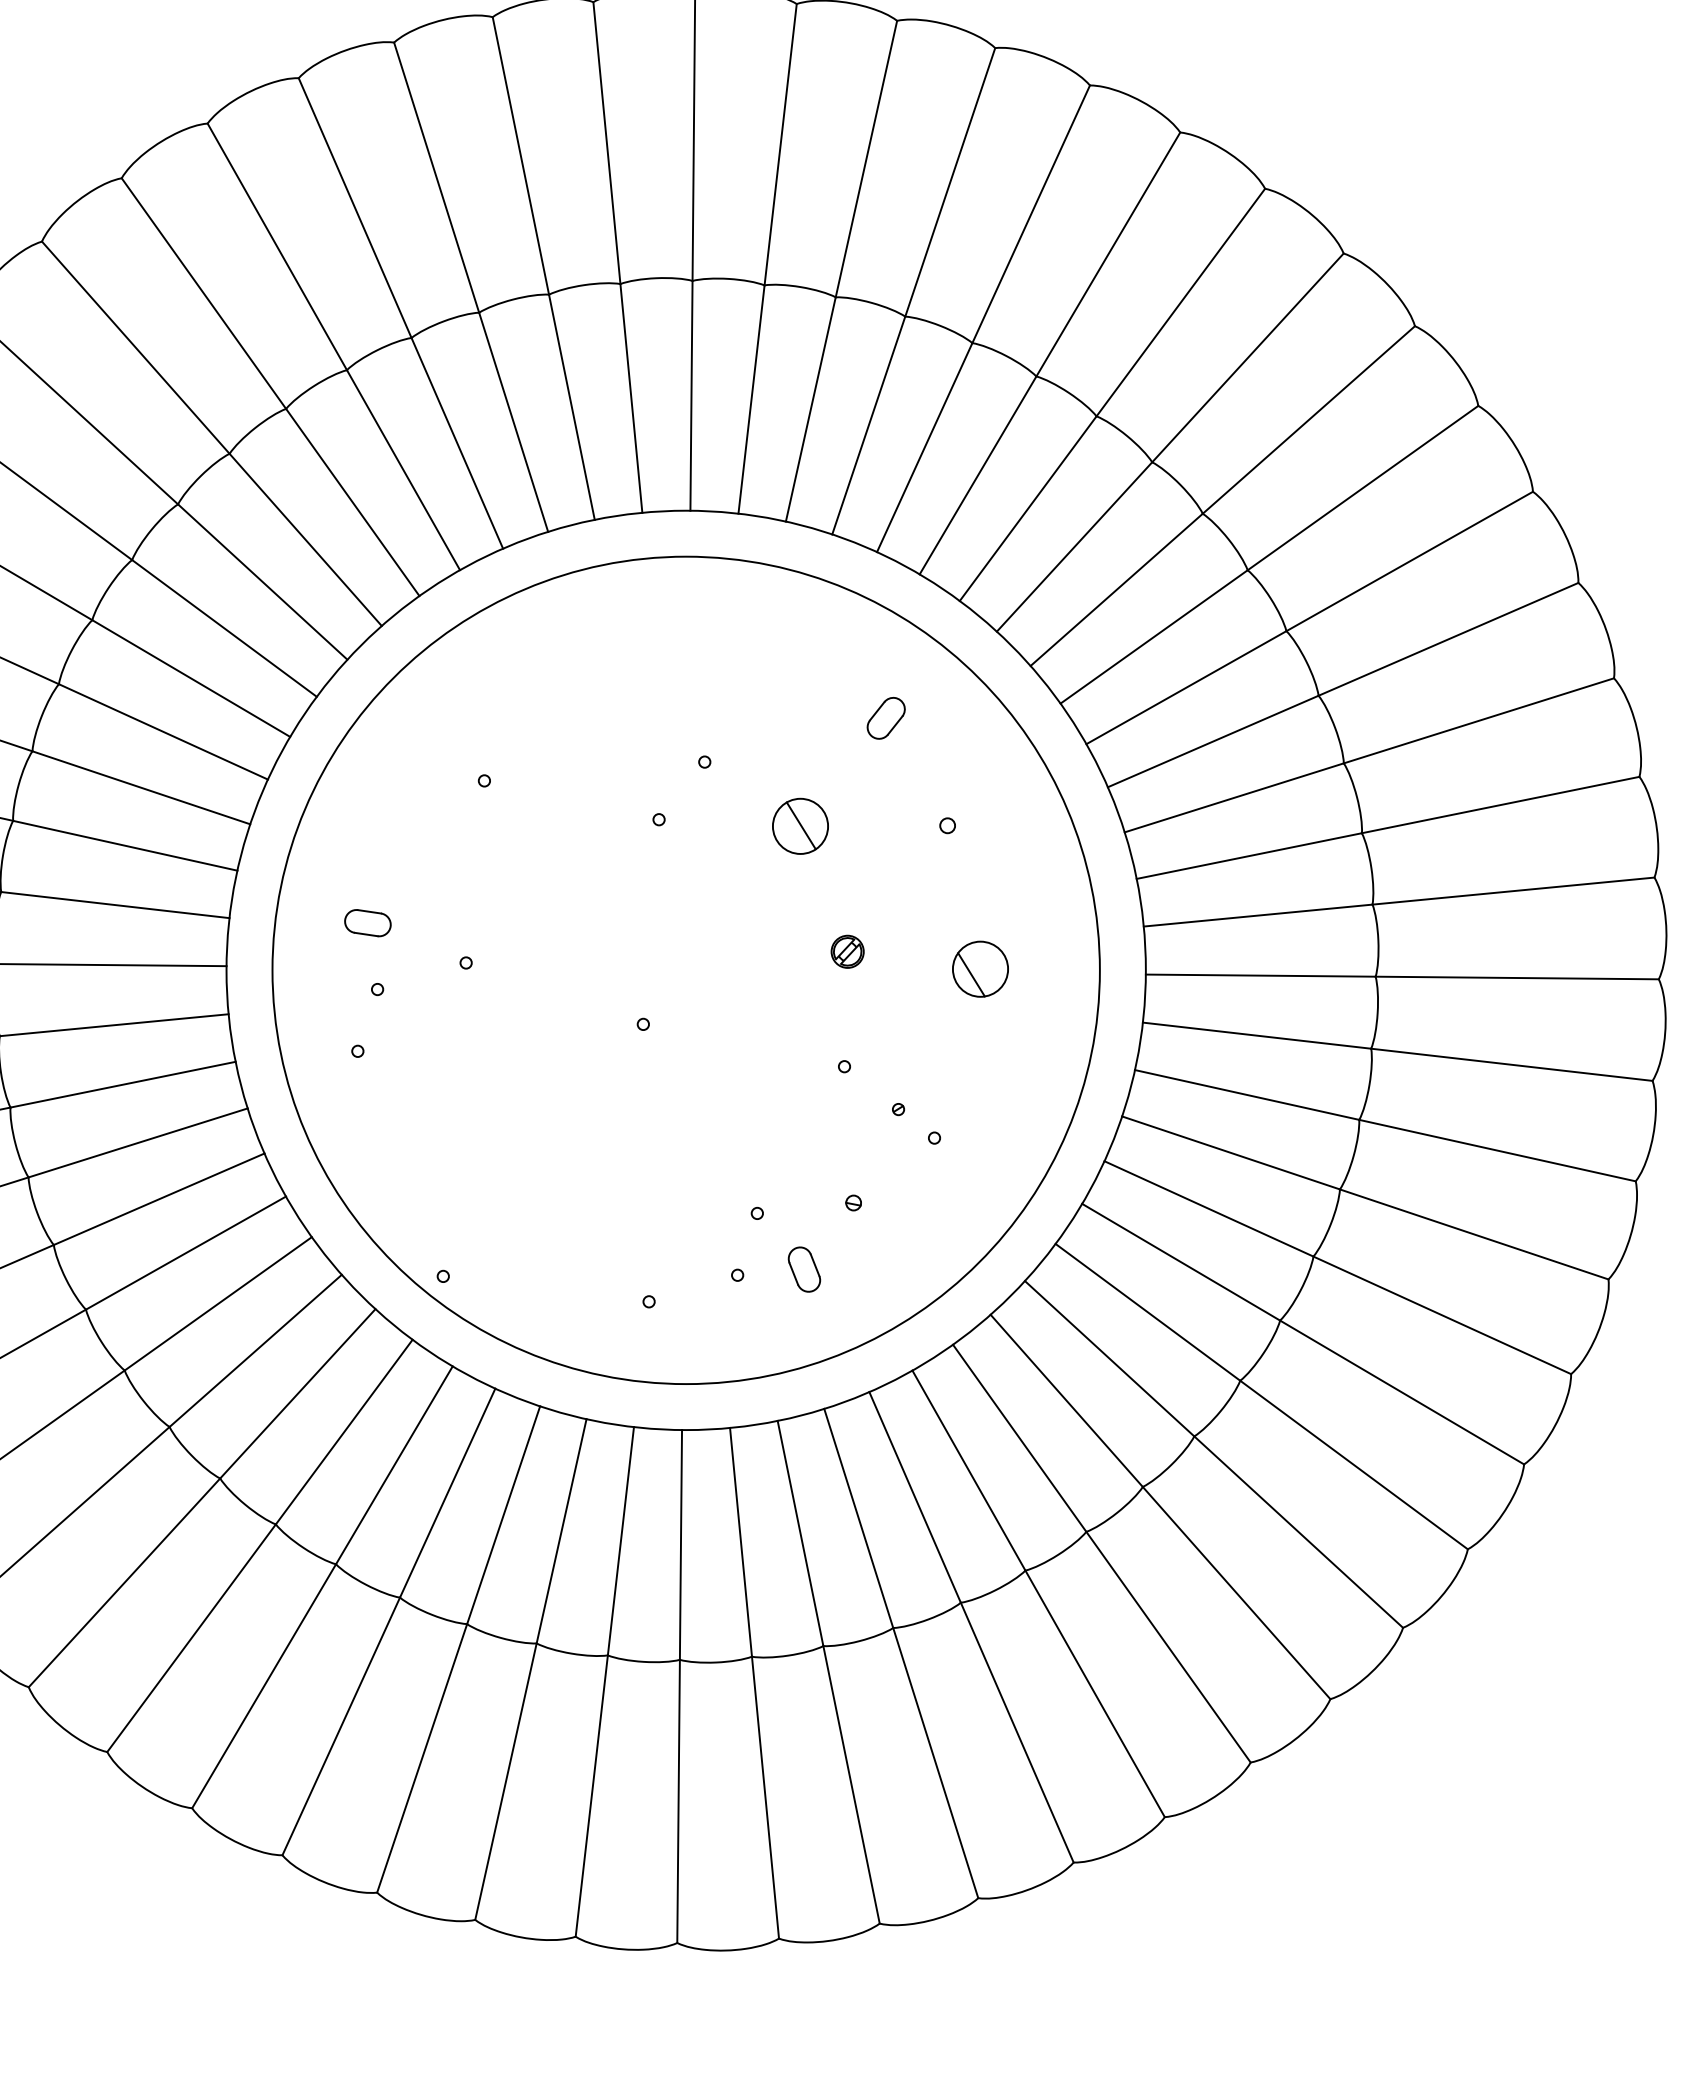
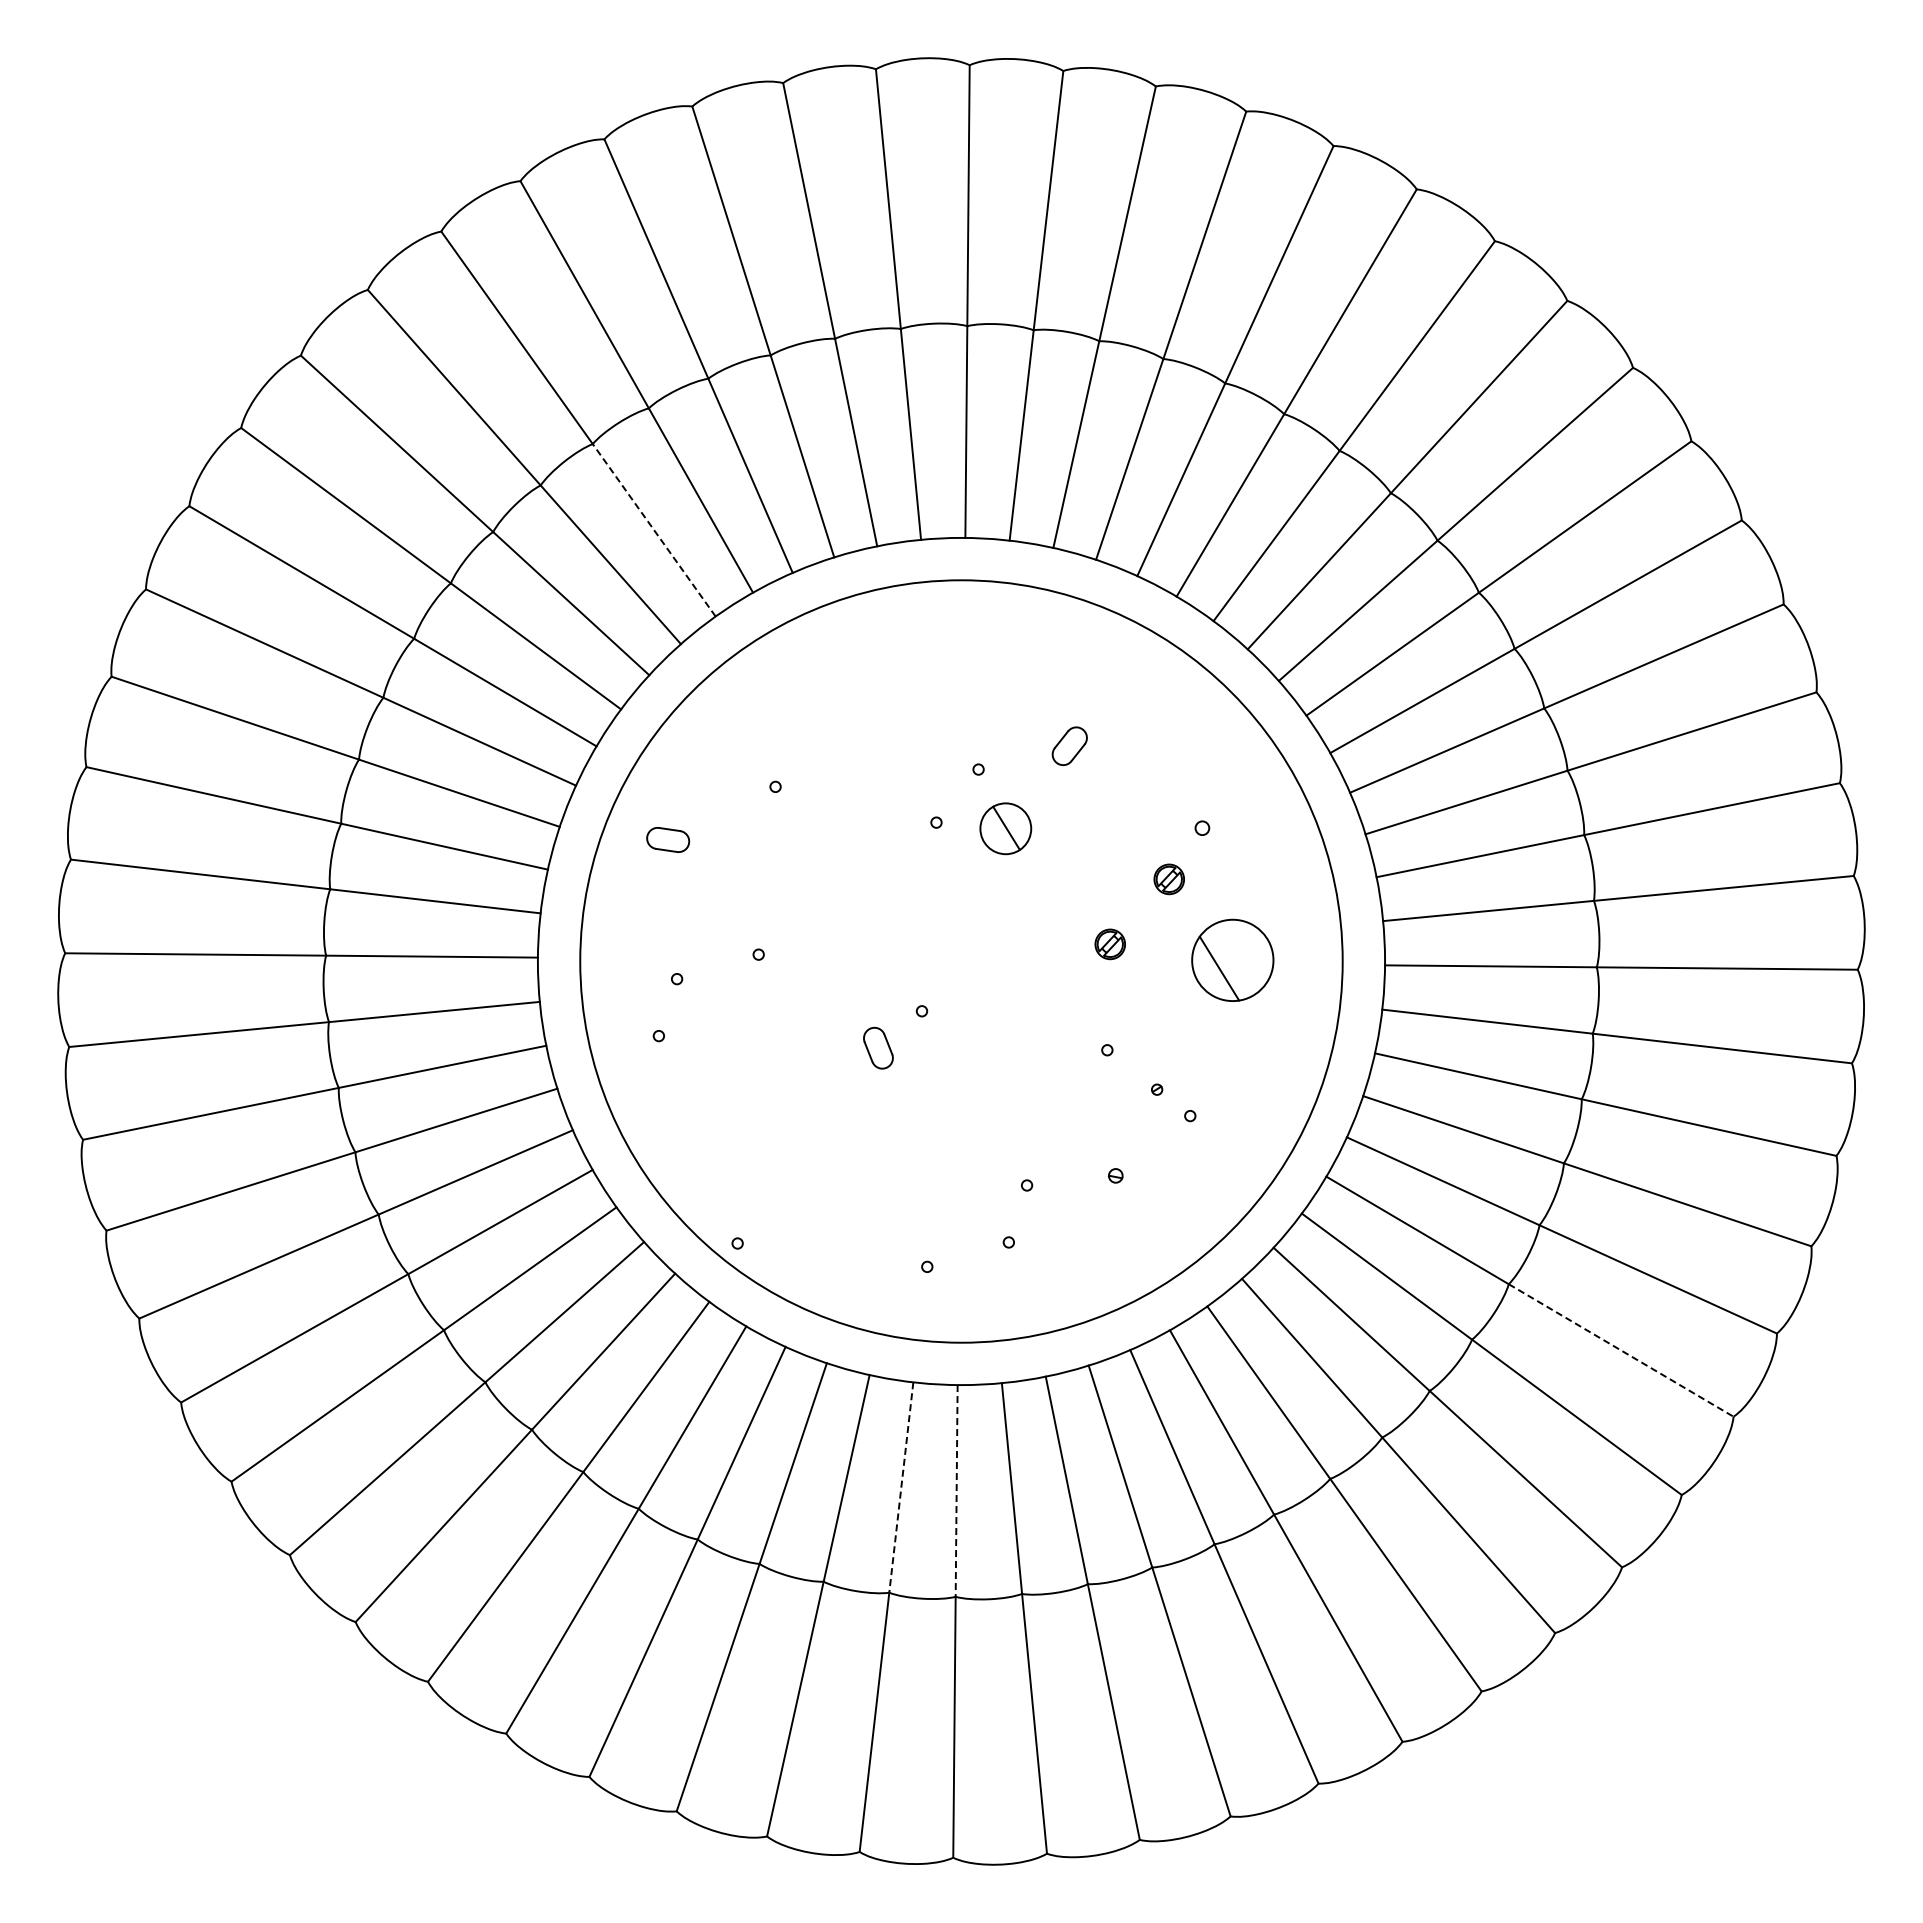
line: (353, 502) -> (654, 530), solid -> dashed
part: (885, 717) -> (1069, 745), moved
part: (800, 826) -> (1005, 828), moved
part: (910, 881) -> (1168, 879), added
part: (368, 922) -> (668, 839), moved
part: (980, 969) -> (1232, 960), size x1.6
part: (804, 1268) -> (878, 1047), moved
line: (1402, 1392) -> (1621, 1350), solid -> dashed
line: (621, 1541) -> (901, 1487), solid -> dashed
line: (680, 1544) -> (956, 1490), solid -> dashed

